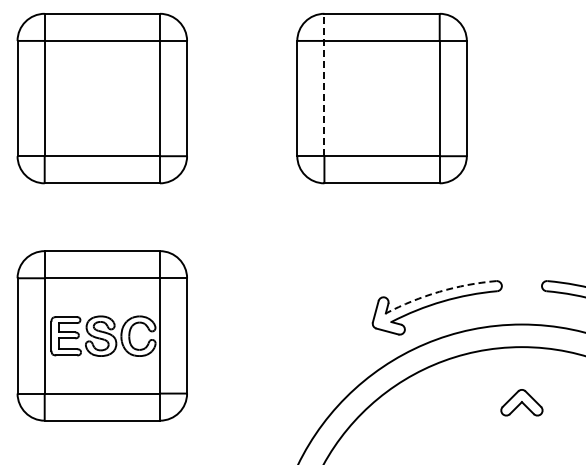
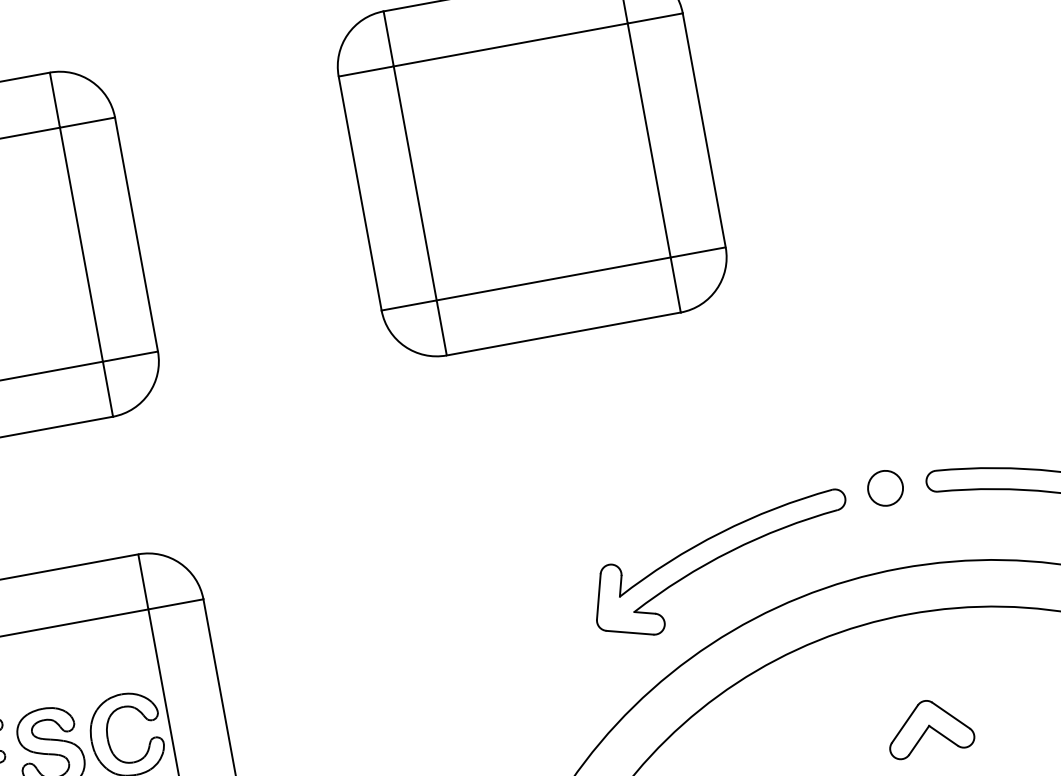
line: (324, 84) -> (410, 154), dashed -> solid
circle: (521, 284) -> (884, 487), added
arc: (439, 291) -> (720, 532), dashed -> solid

